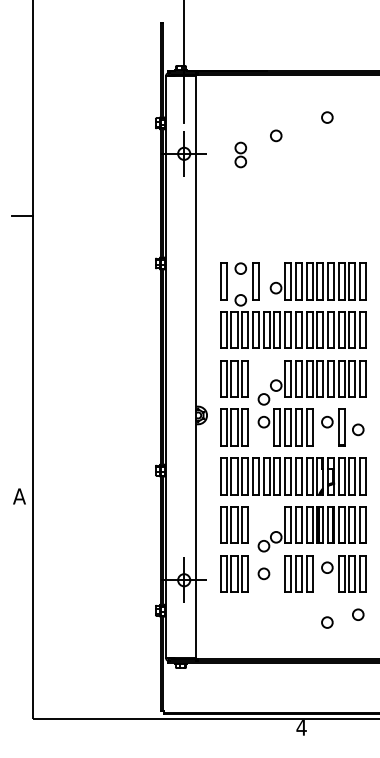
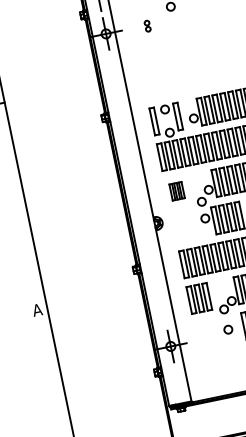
part: (240, 154) -> (147, 25), size x0.6
part: (234, 378) -> (177, 190), size x0.6
part: (234, 427) -> (184, 226), removed
part: (234, 573) -> (206, 333), removed

